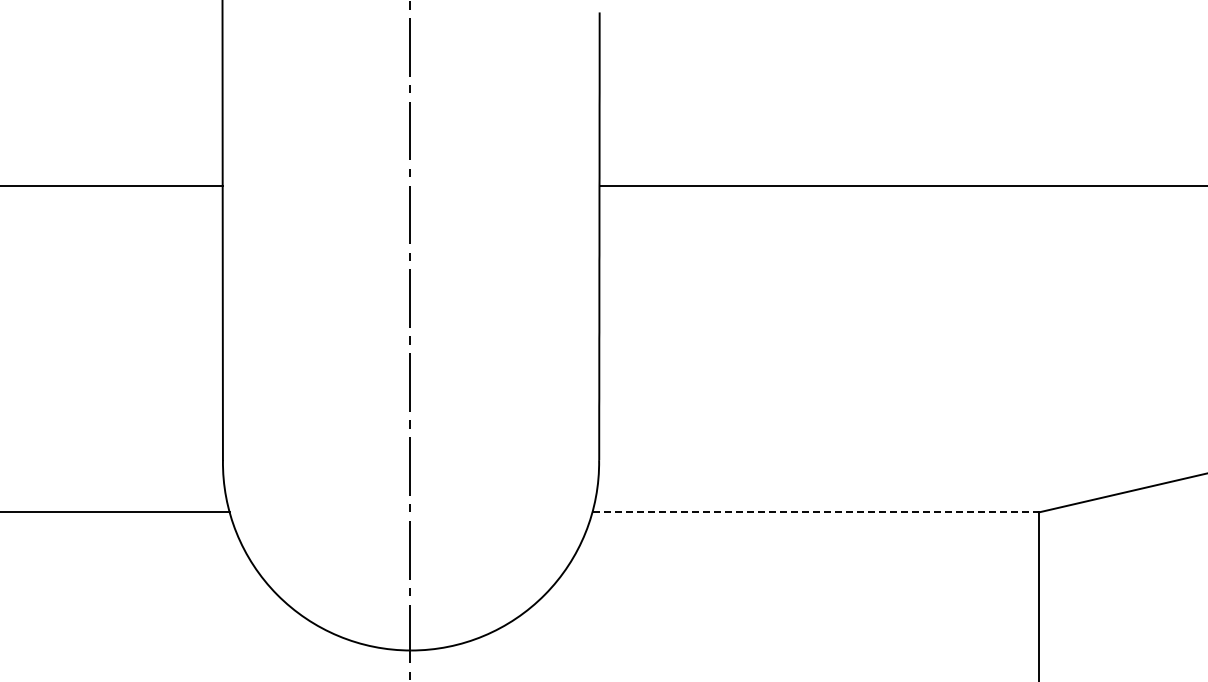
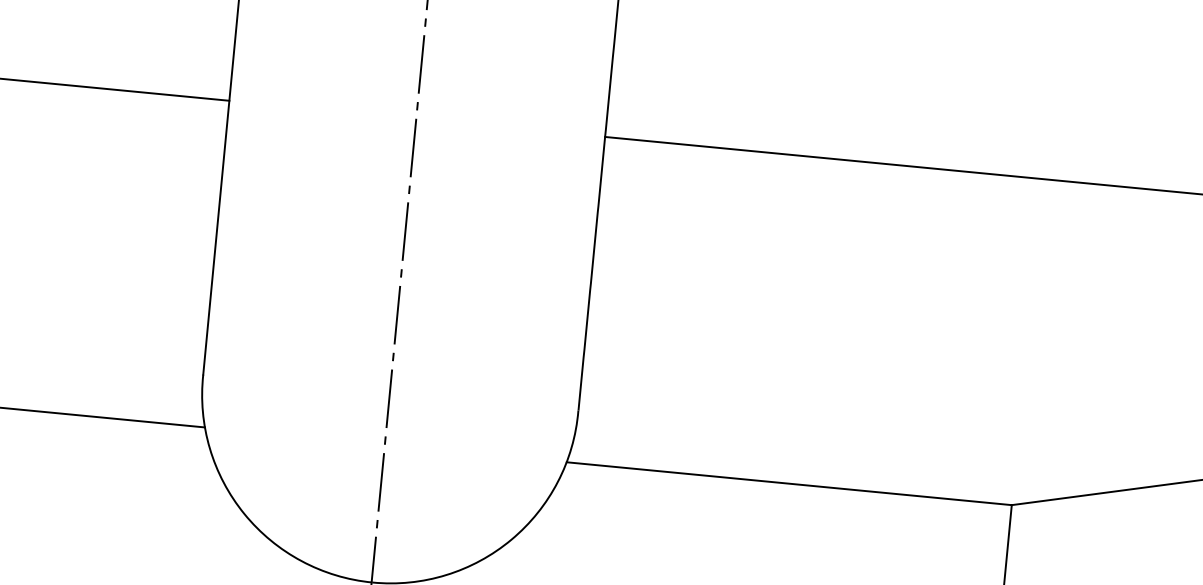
line: (816, 512) -> (790, 483), dashed -> solid

